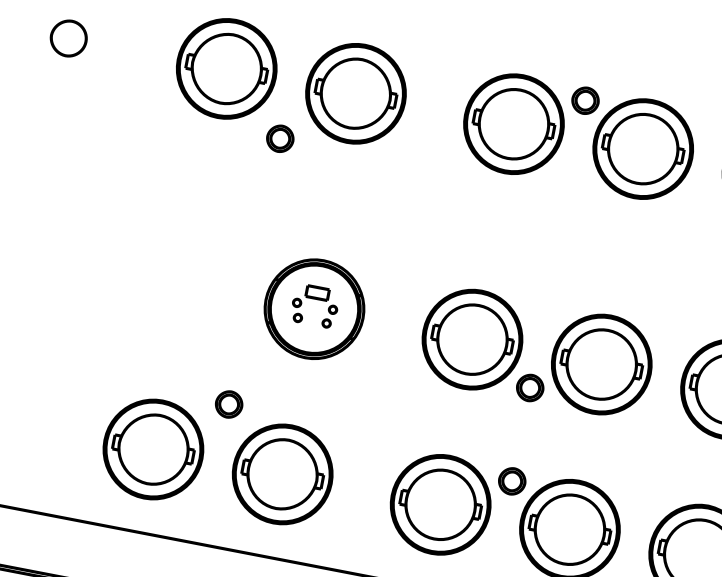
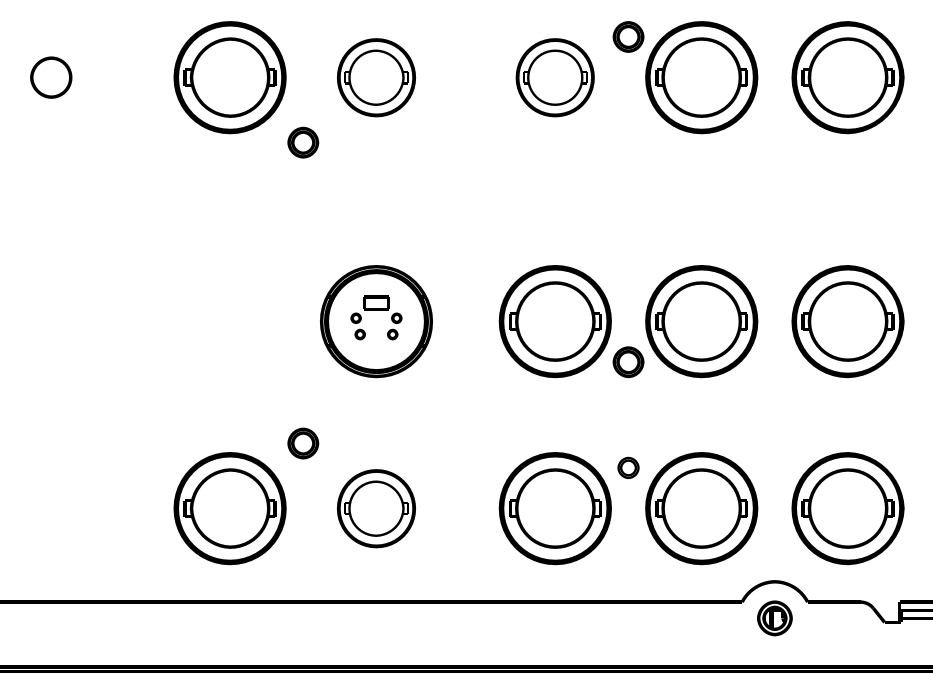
part: (356, 93) -> (376, 77), size x0.7
part: (513, 123) -> (554, 77), size x0.7
part: (282, 474) -> (376, 508), size x0.7
part: (512, 480) -> (628, 467), size x0.7

